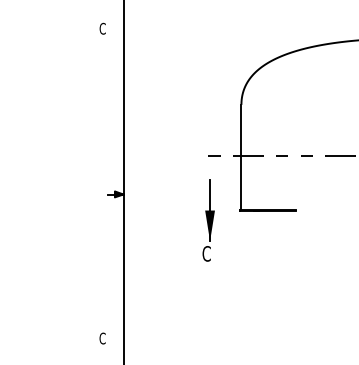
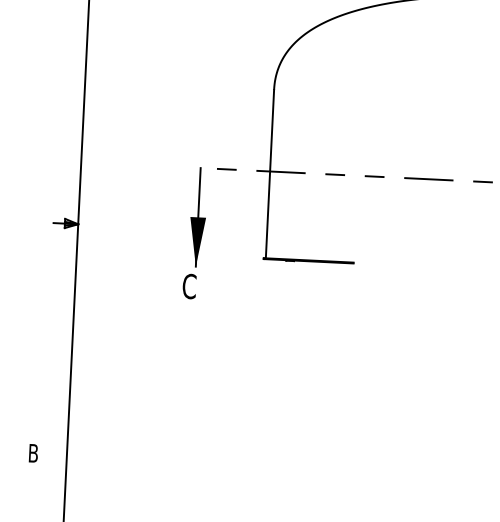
part: (208, 220) -> (194, 233), moved
text: (102, 338) -> (33, 453), C -> B

